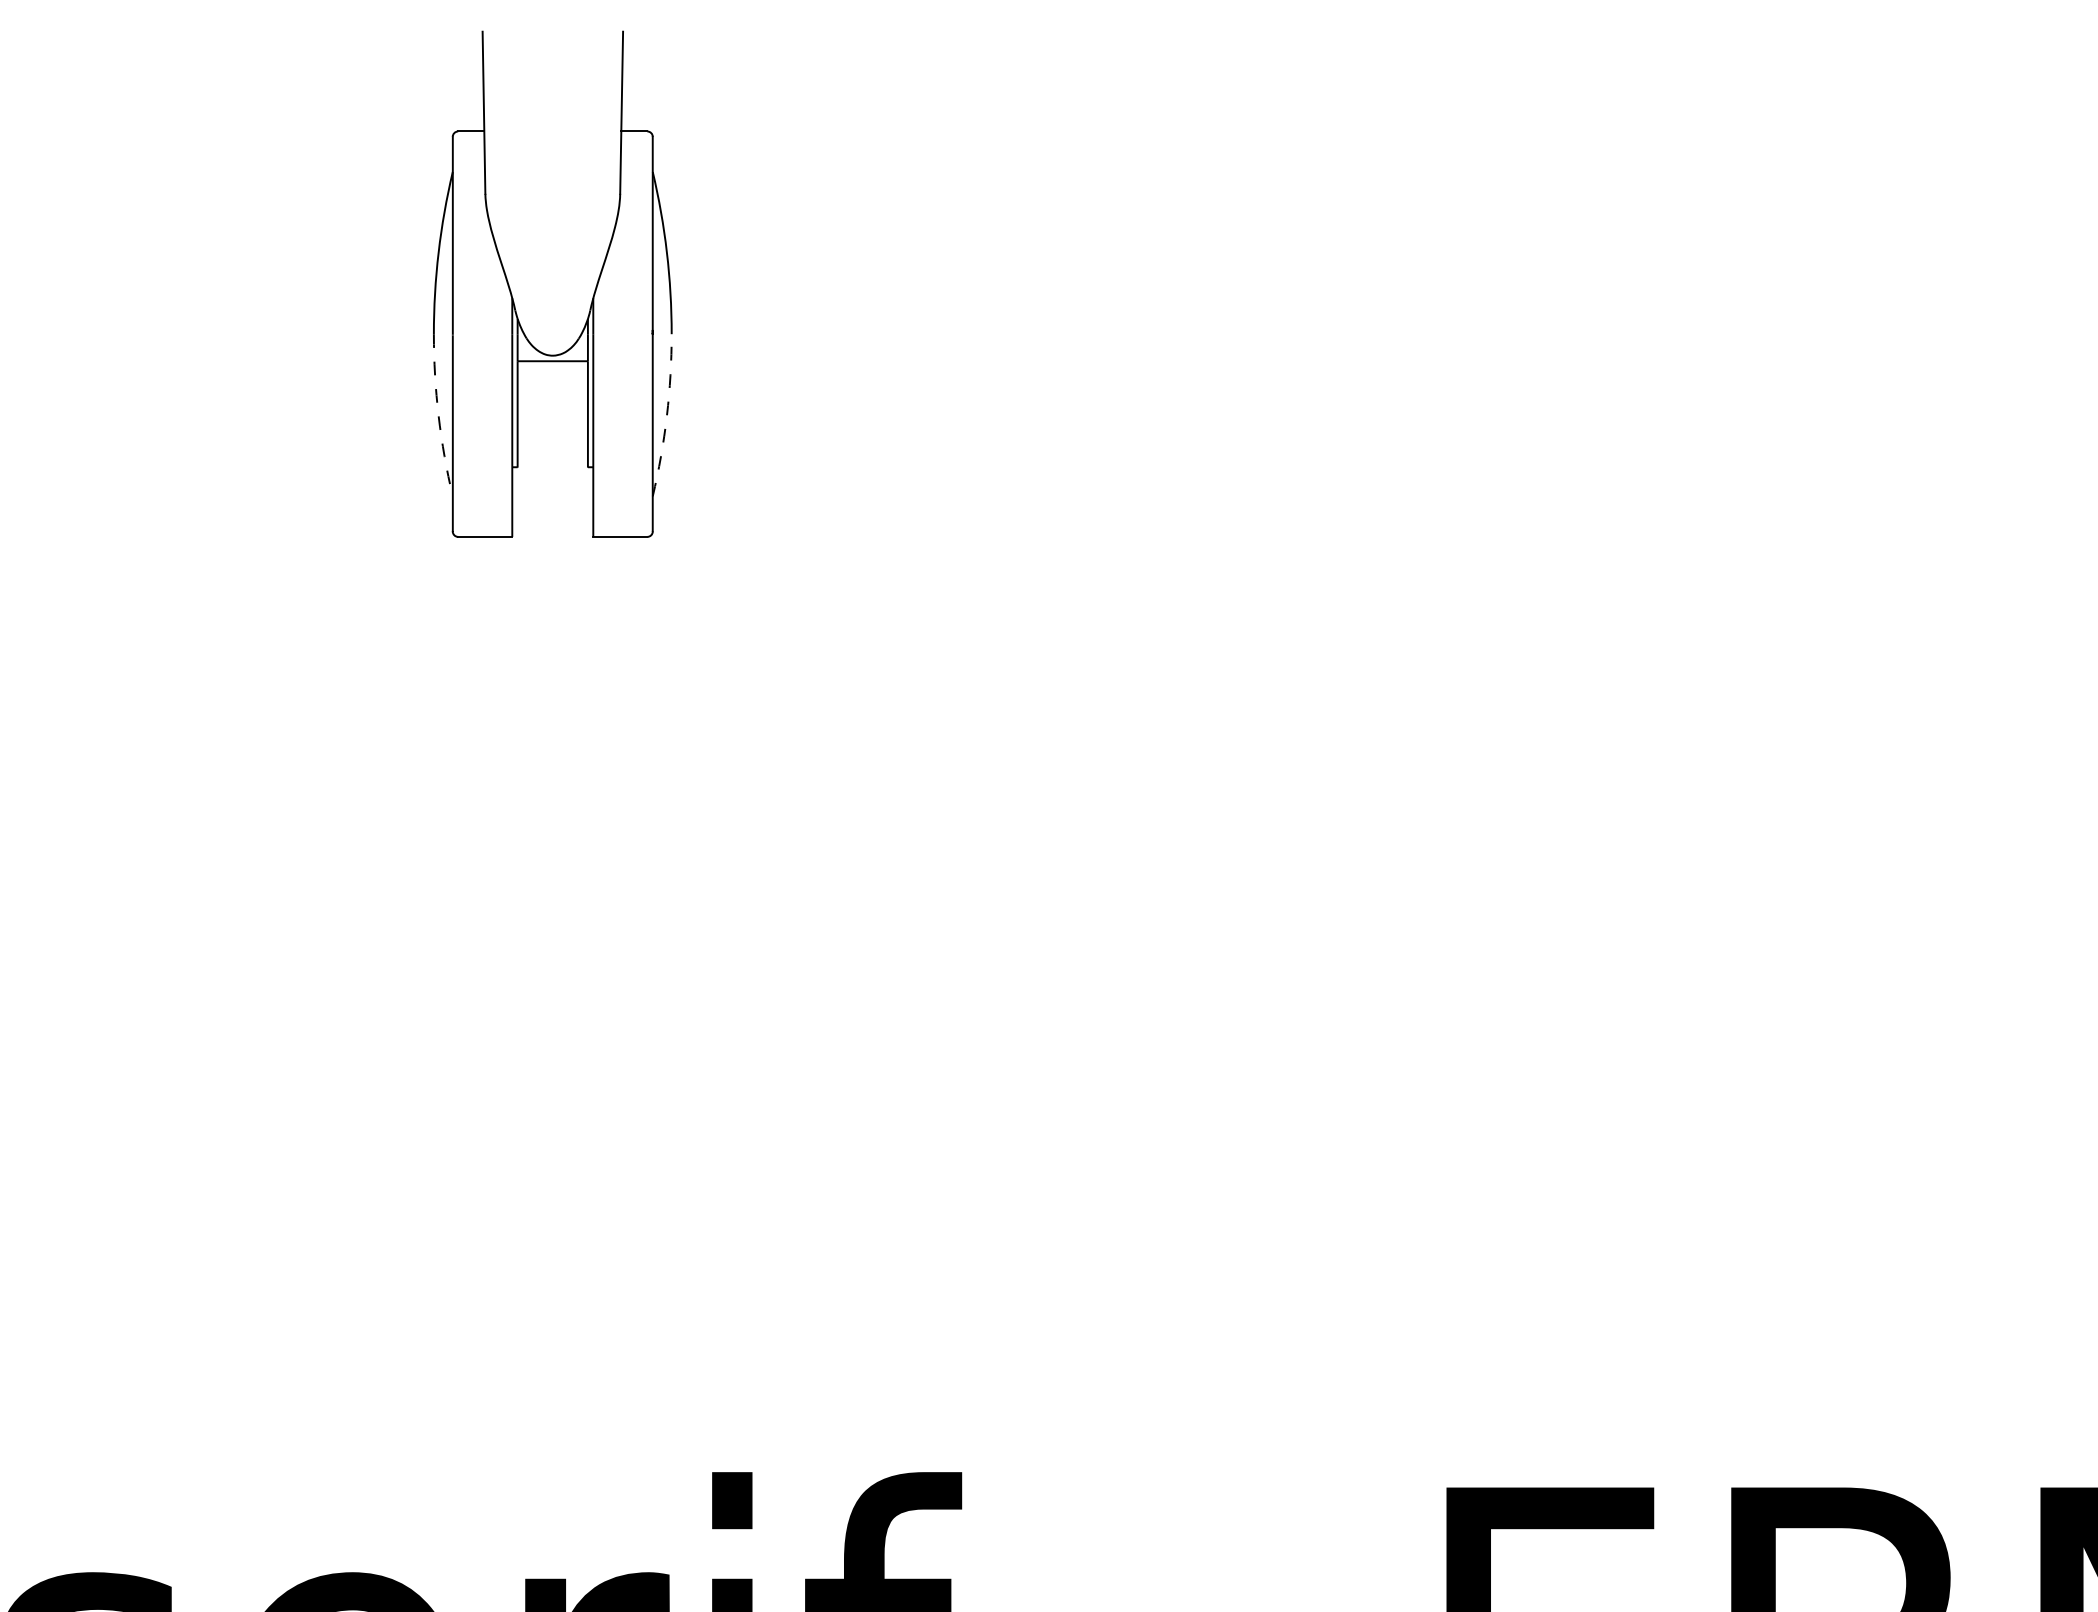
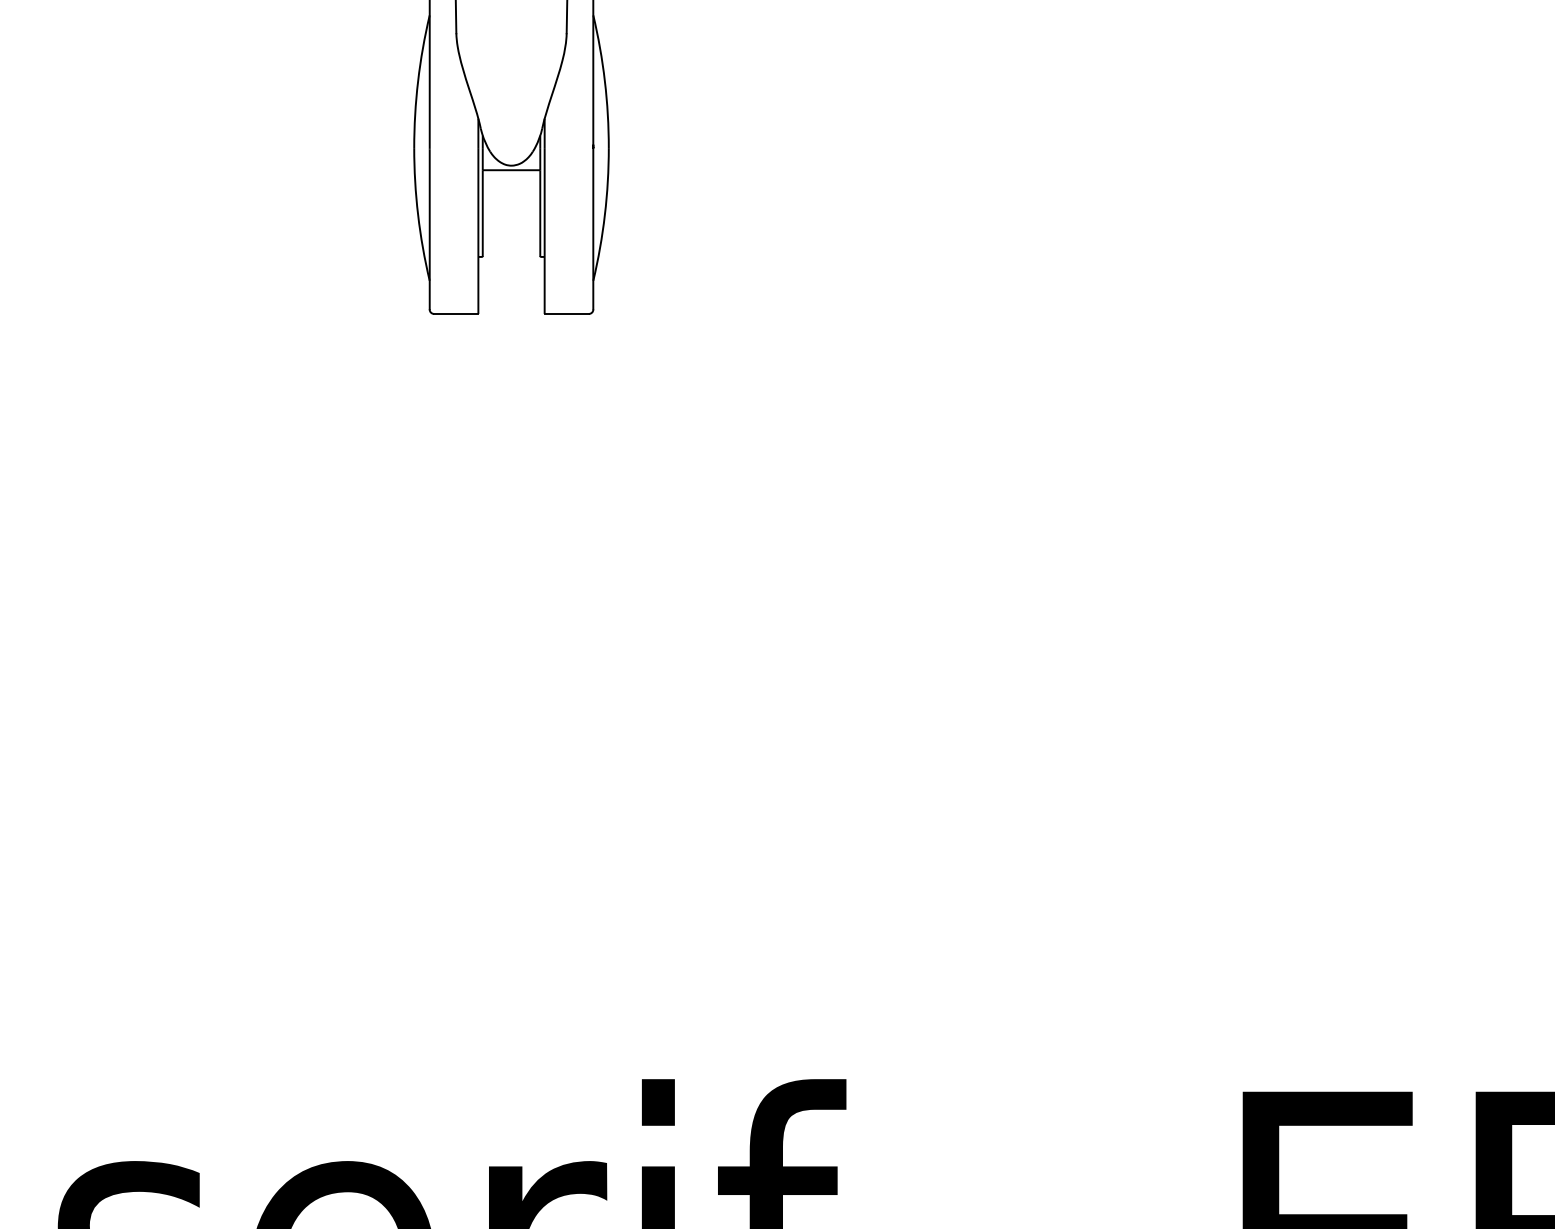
arc: (438, 415) -> (418, 214), dashed -> solid
arc: (666, 415) -> (604, 214), dashed -> solid

